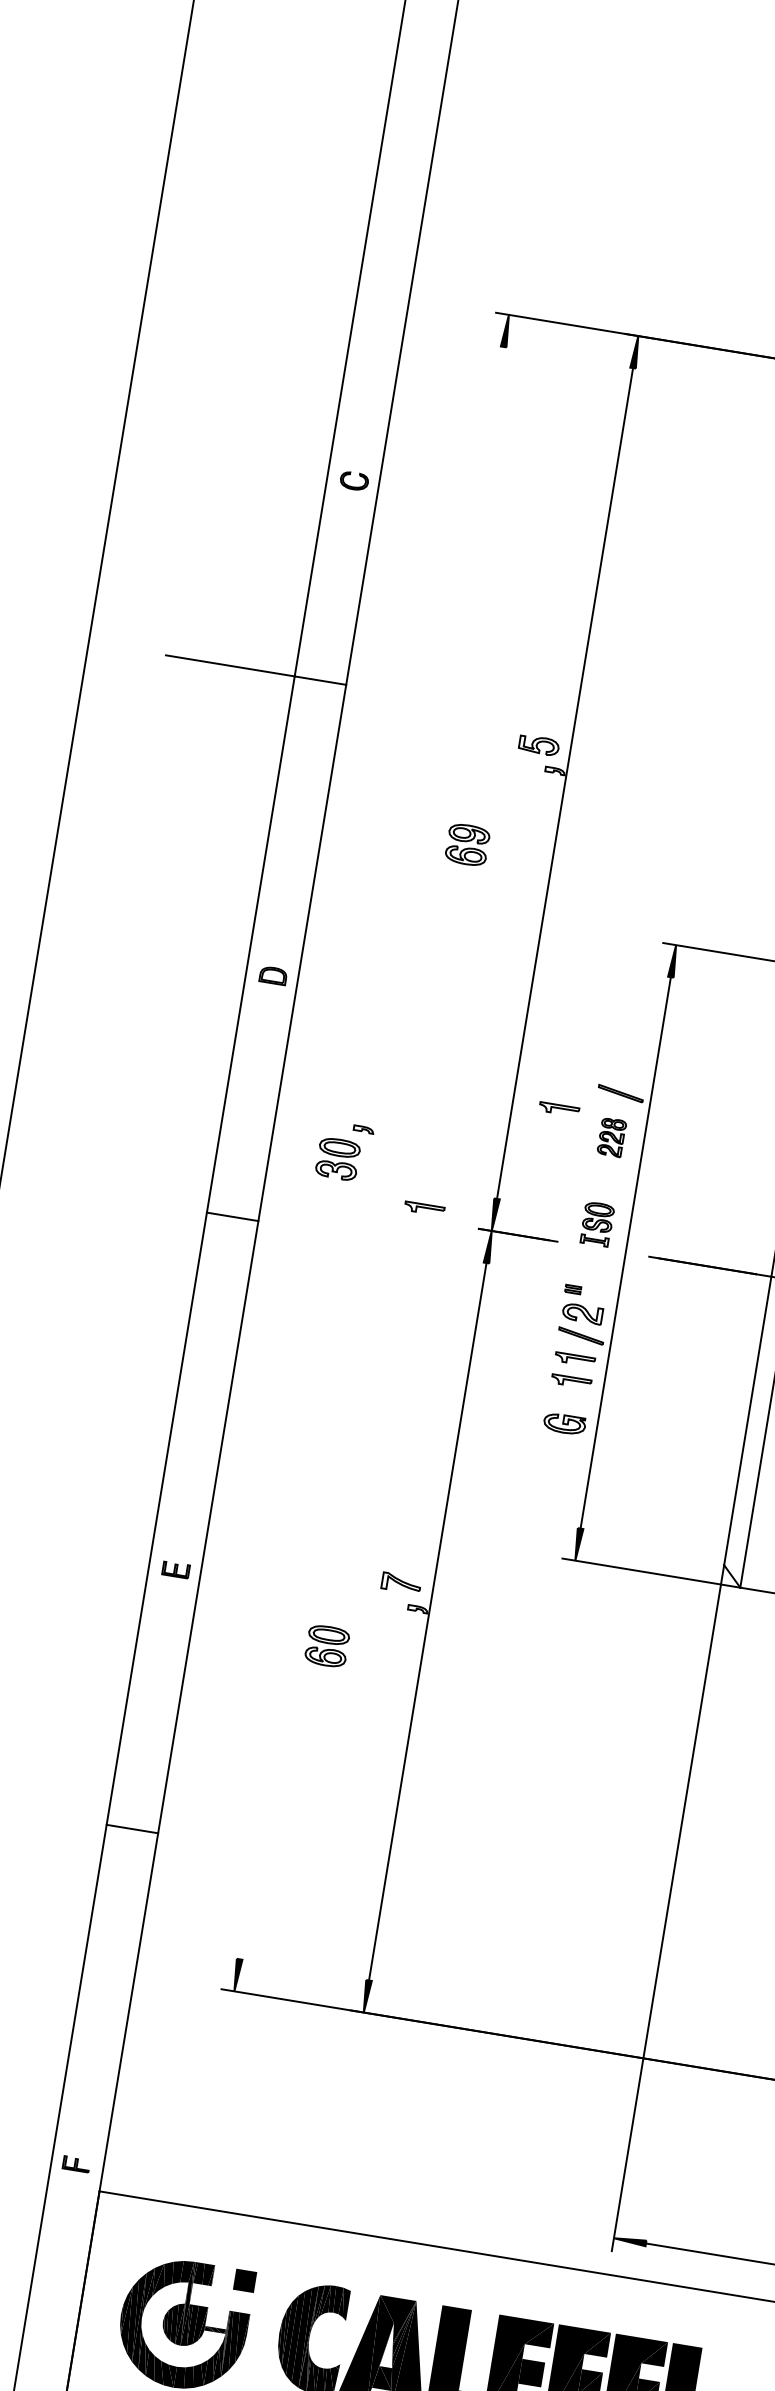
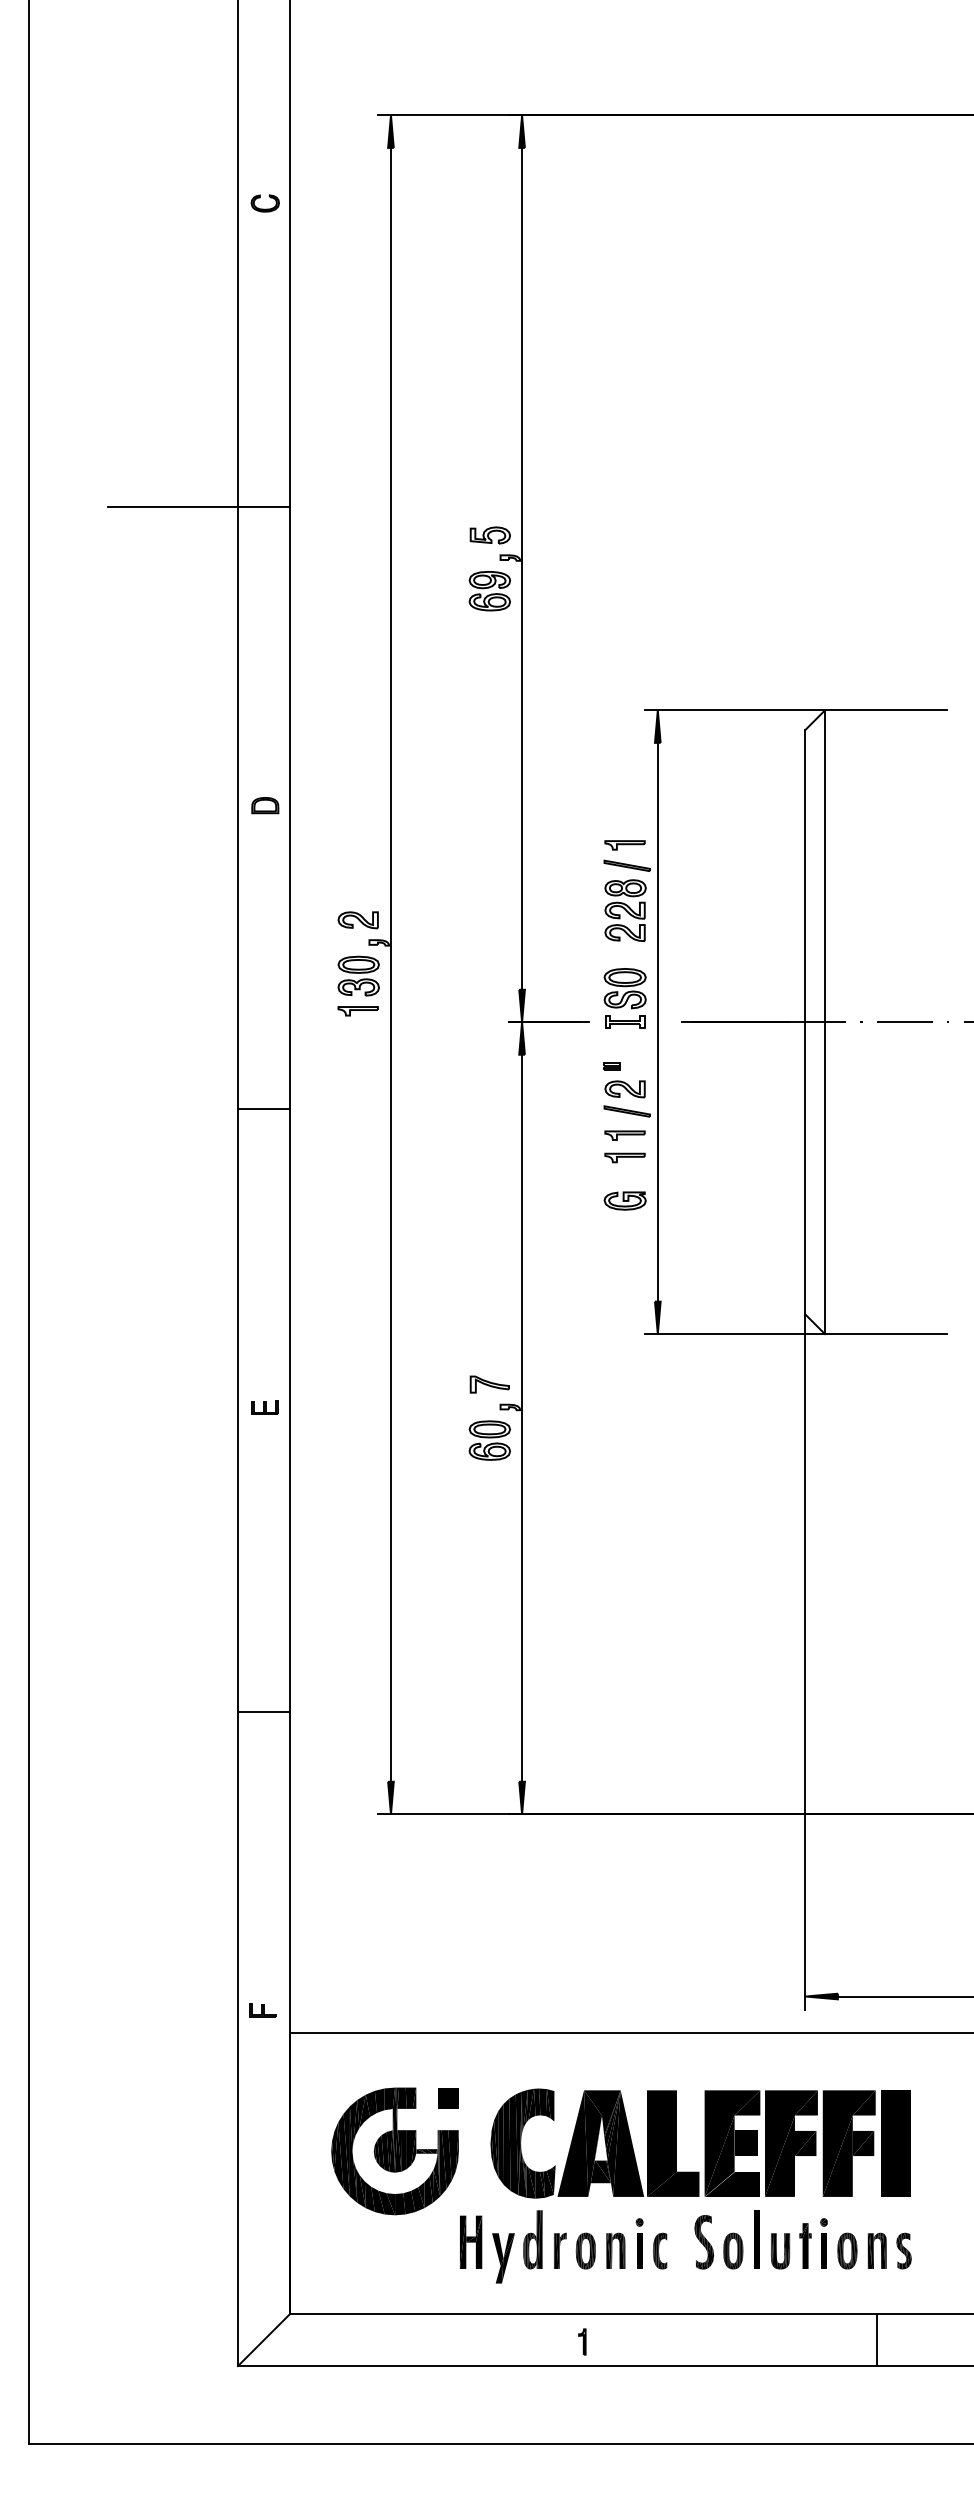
part: (353, 481) -> (264, 203), moved
part: (467, 845) -> (489, 591), moved
part: (345, 1103) -> (357, 920), added
part: (558, 1109) -> (624, 845), moved
part: (611, 1137) -> (625, 910), size x1.67
line: (371, 1152) -> (390, 964), added
part: (423, 1208) -> (357, 1011), moved
line: (233, 1217) -> (264, 1109), moved
part: (596, 1224) -> (624, 998), size x1.43
part: (326, 1646) -> (489, 1440), moved
line: (132, 1829) -> (264, 1711), moved

